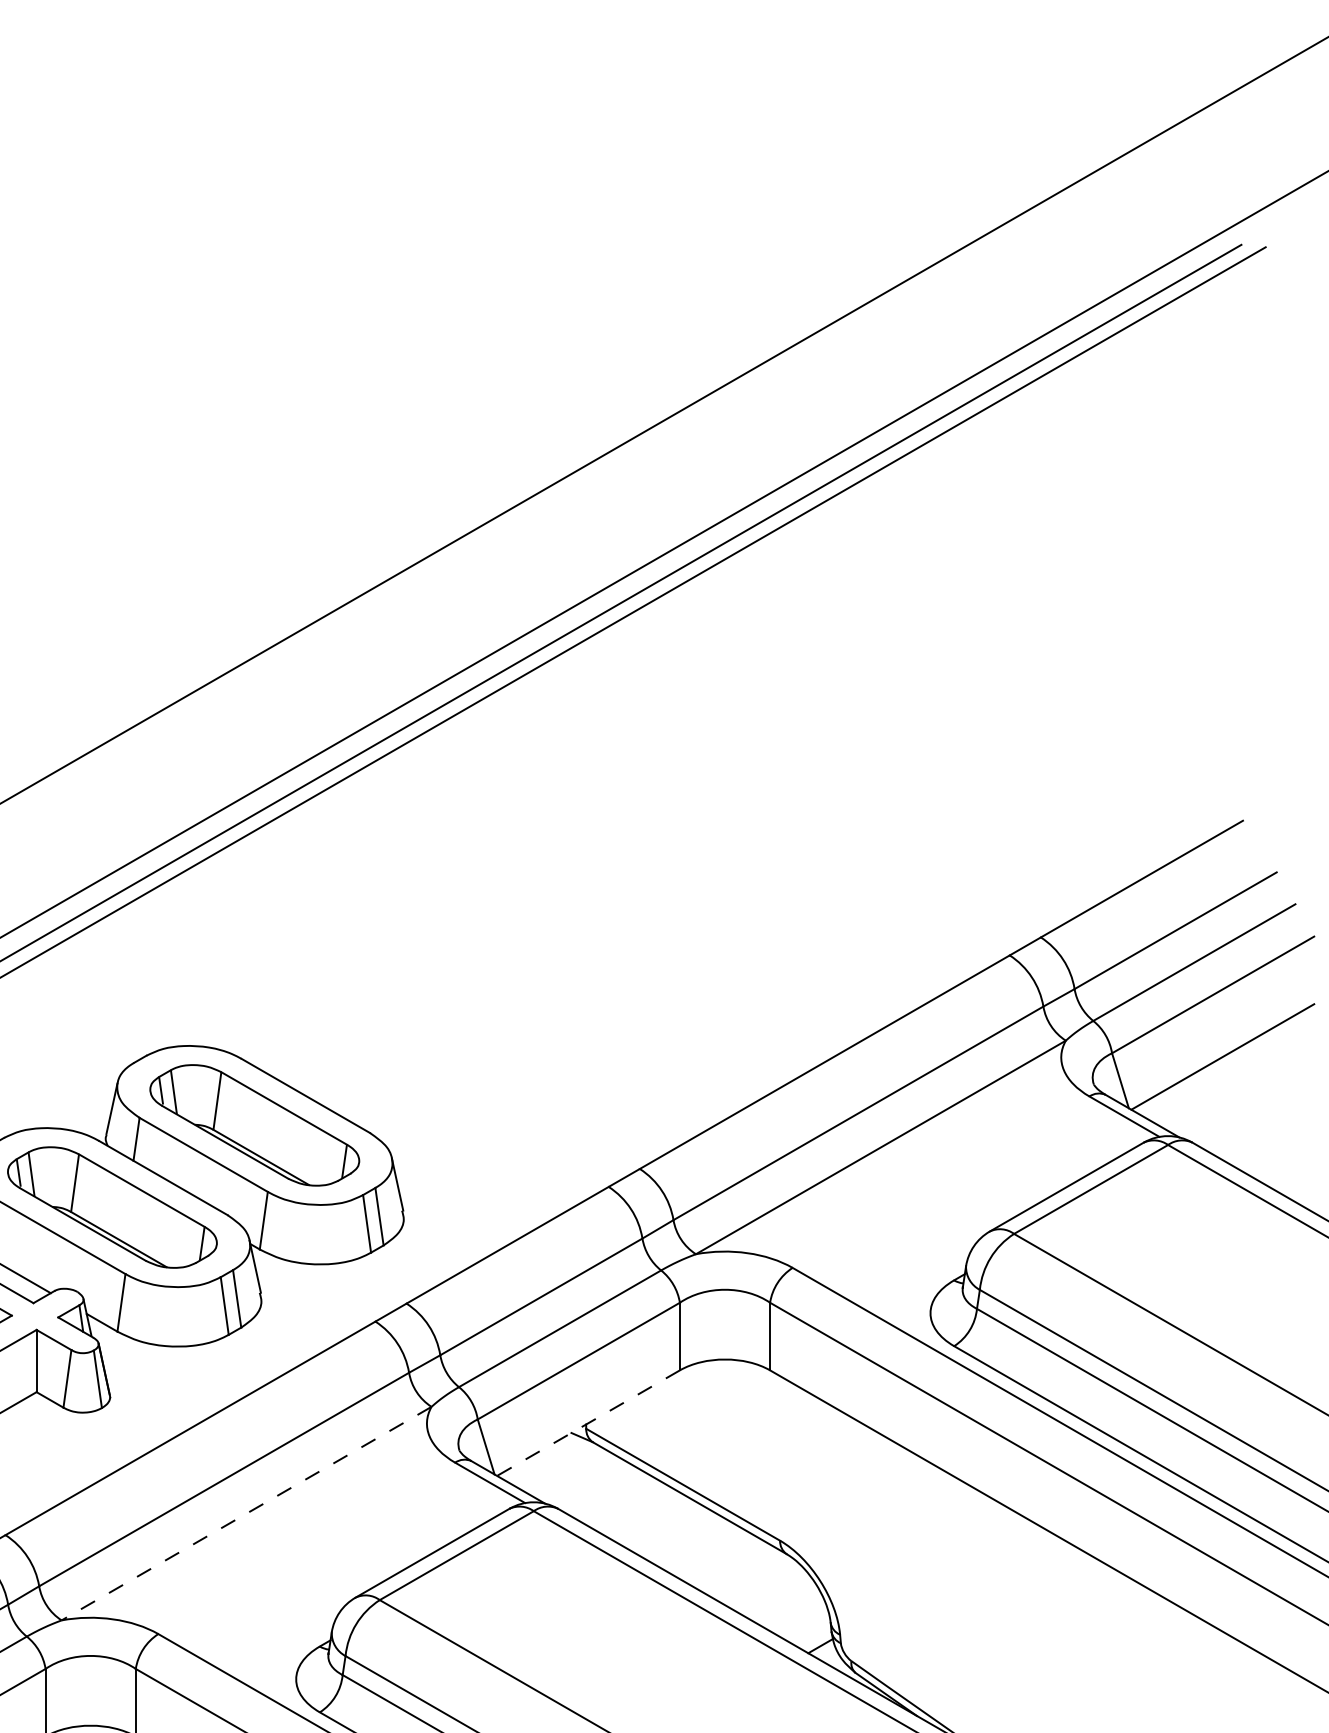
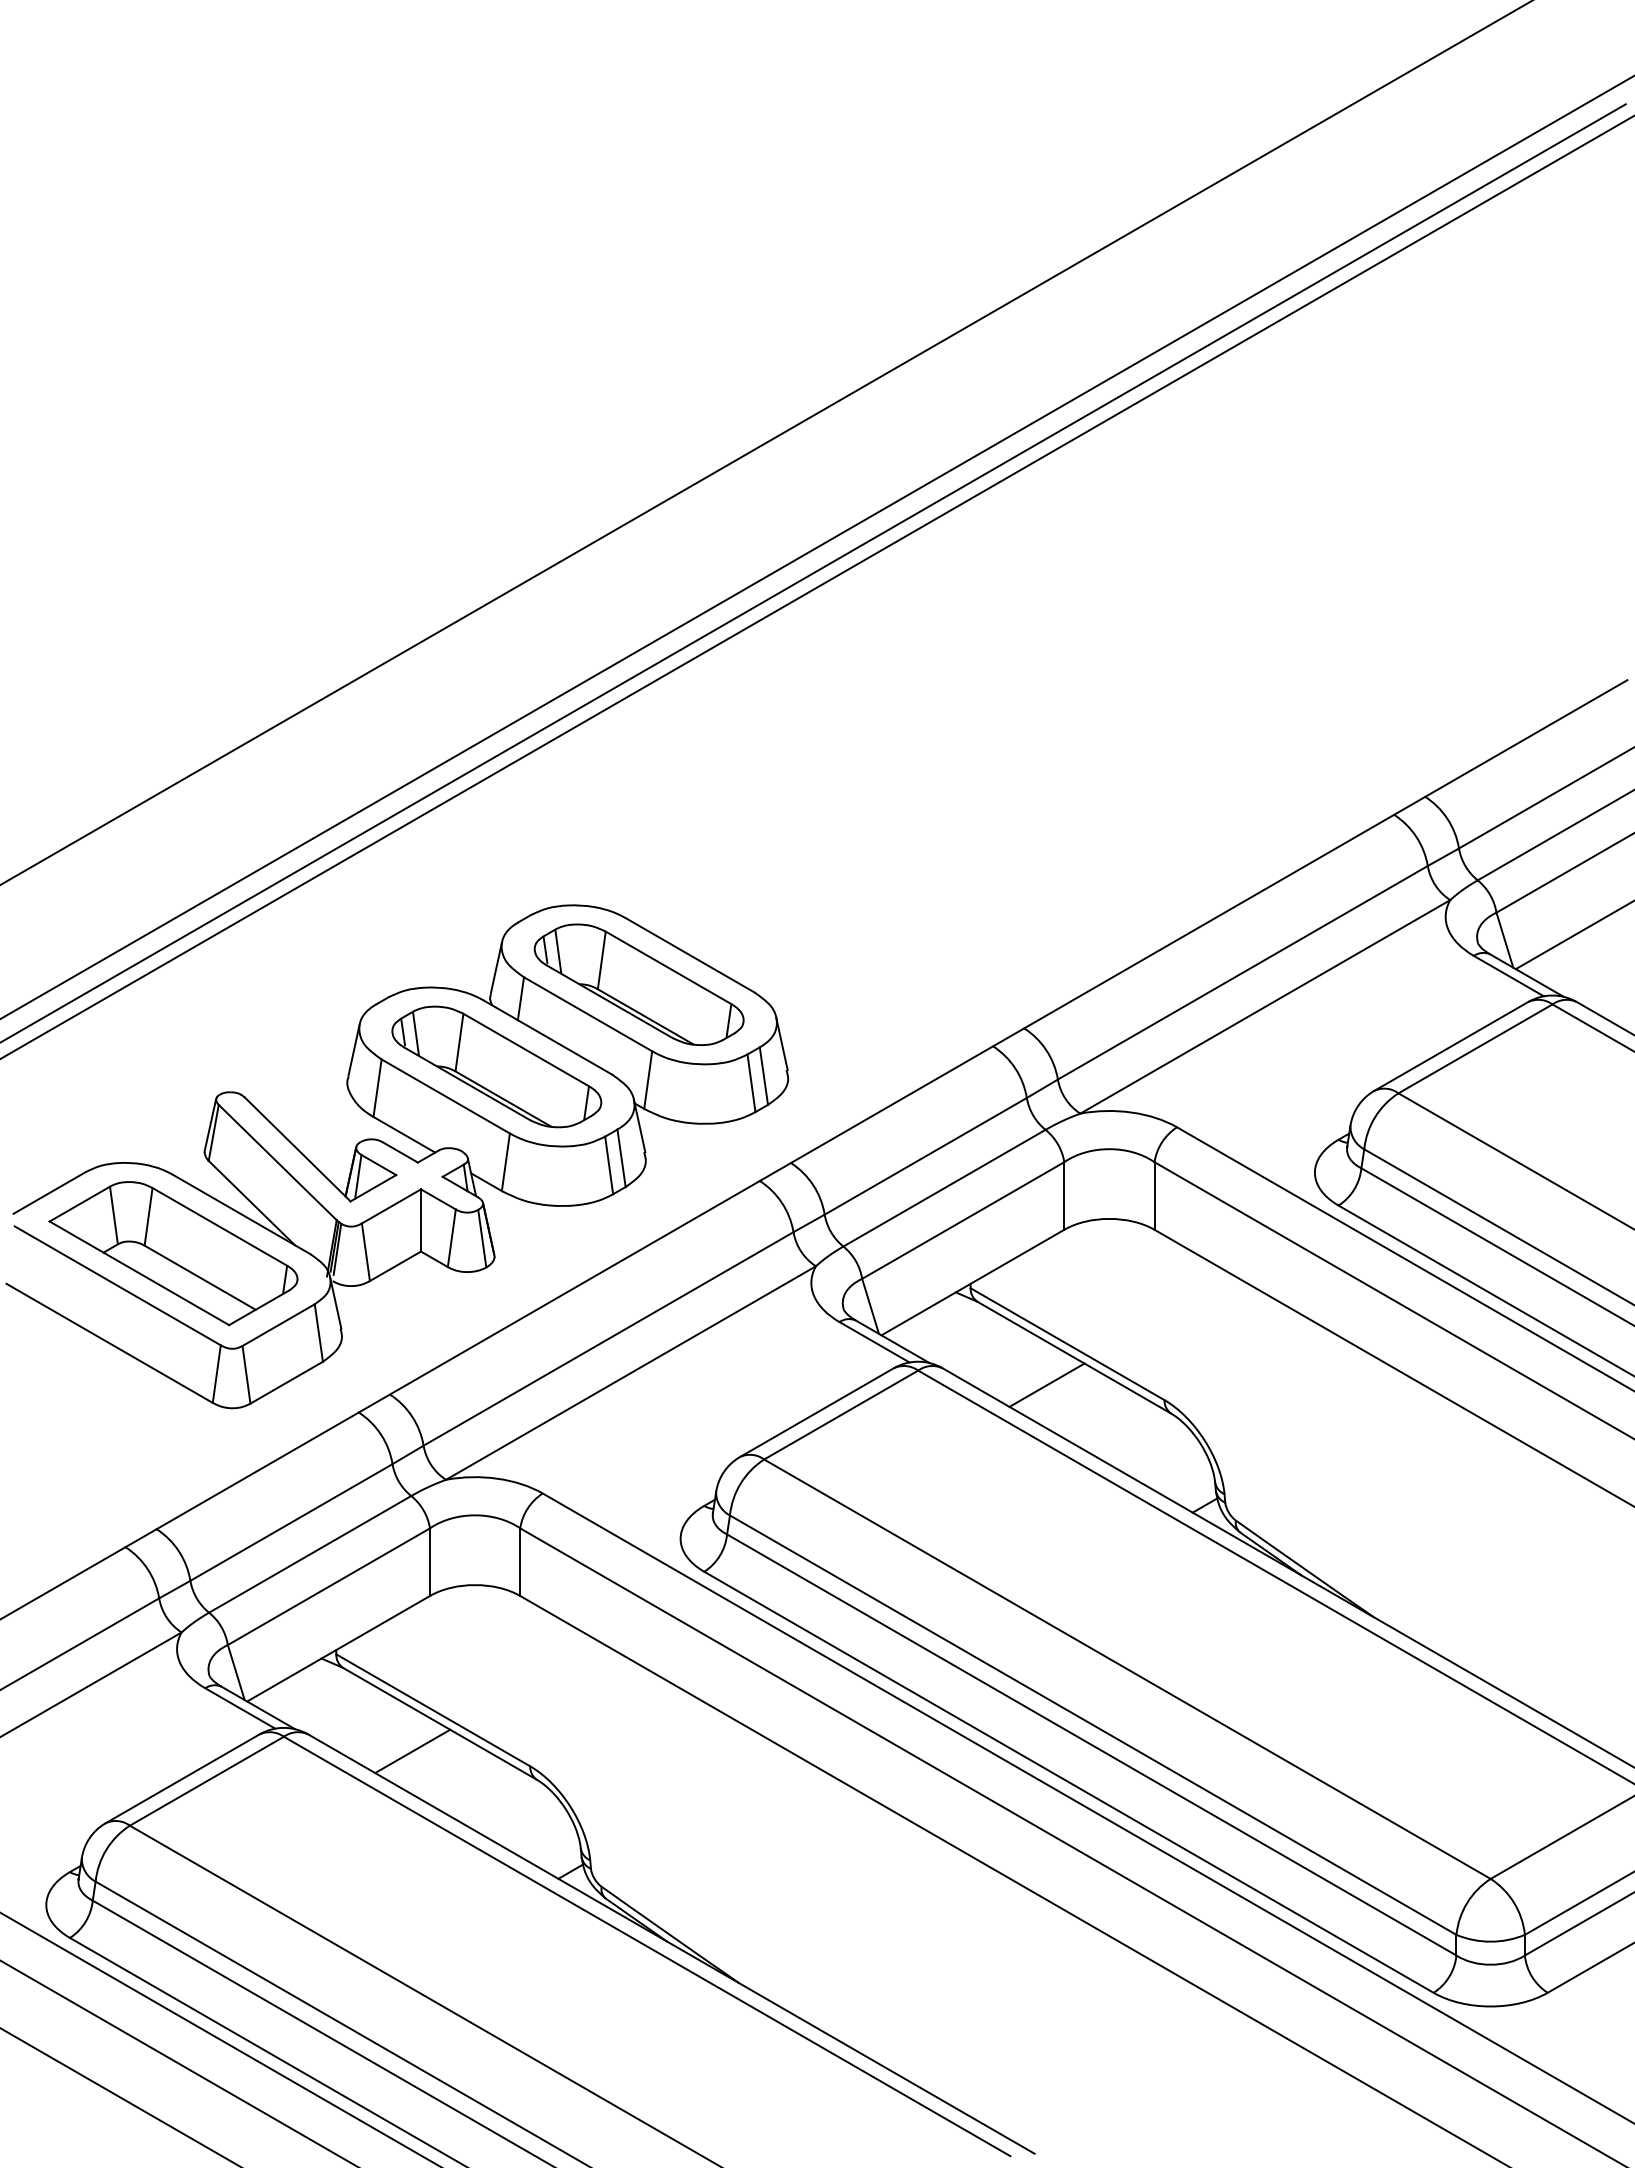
line: (588, 1423) -> (972, 1282), dashed -> solid
line: (247, 1514) -> (631, 1373), dashed -> solid
line: (662, 1525) -> (1046, 1384), added

